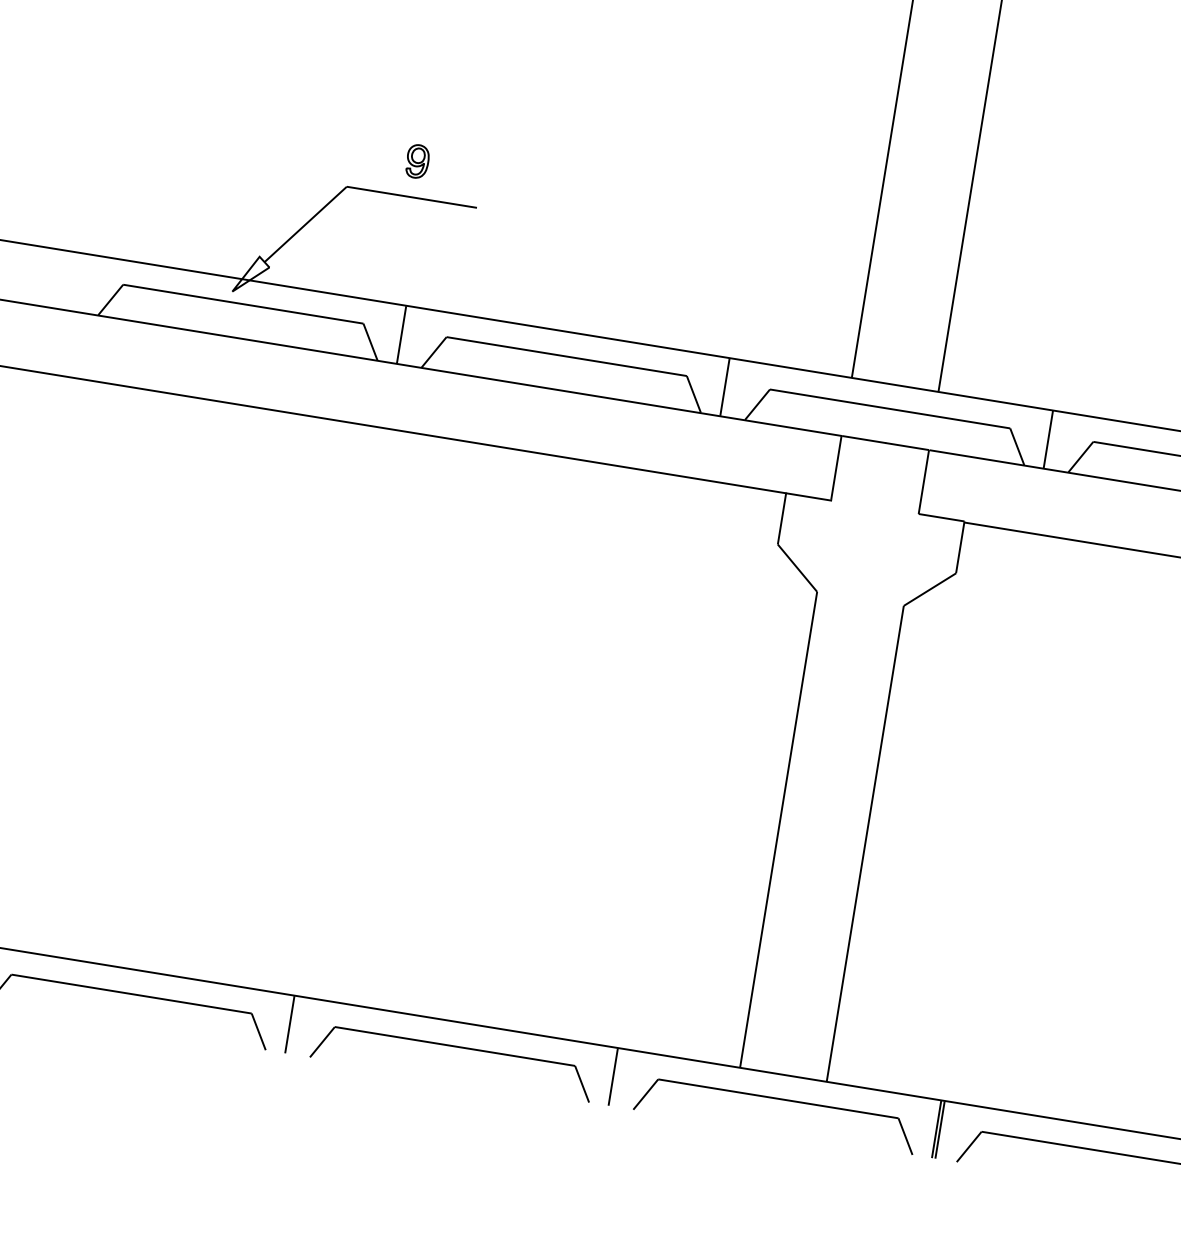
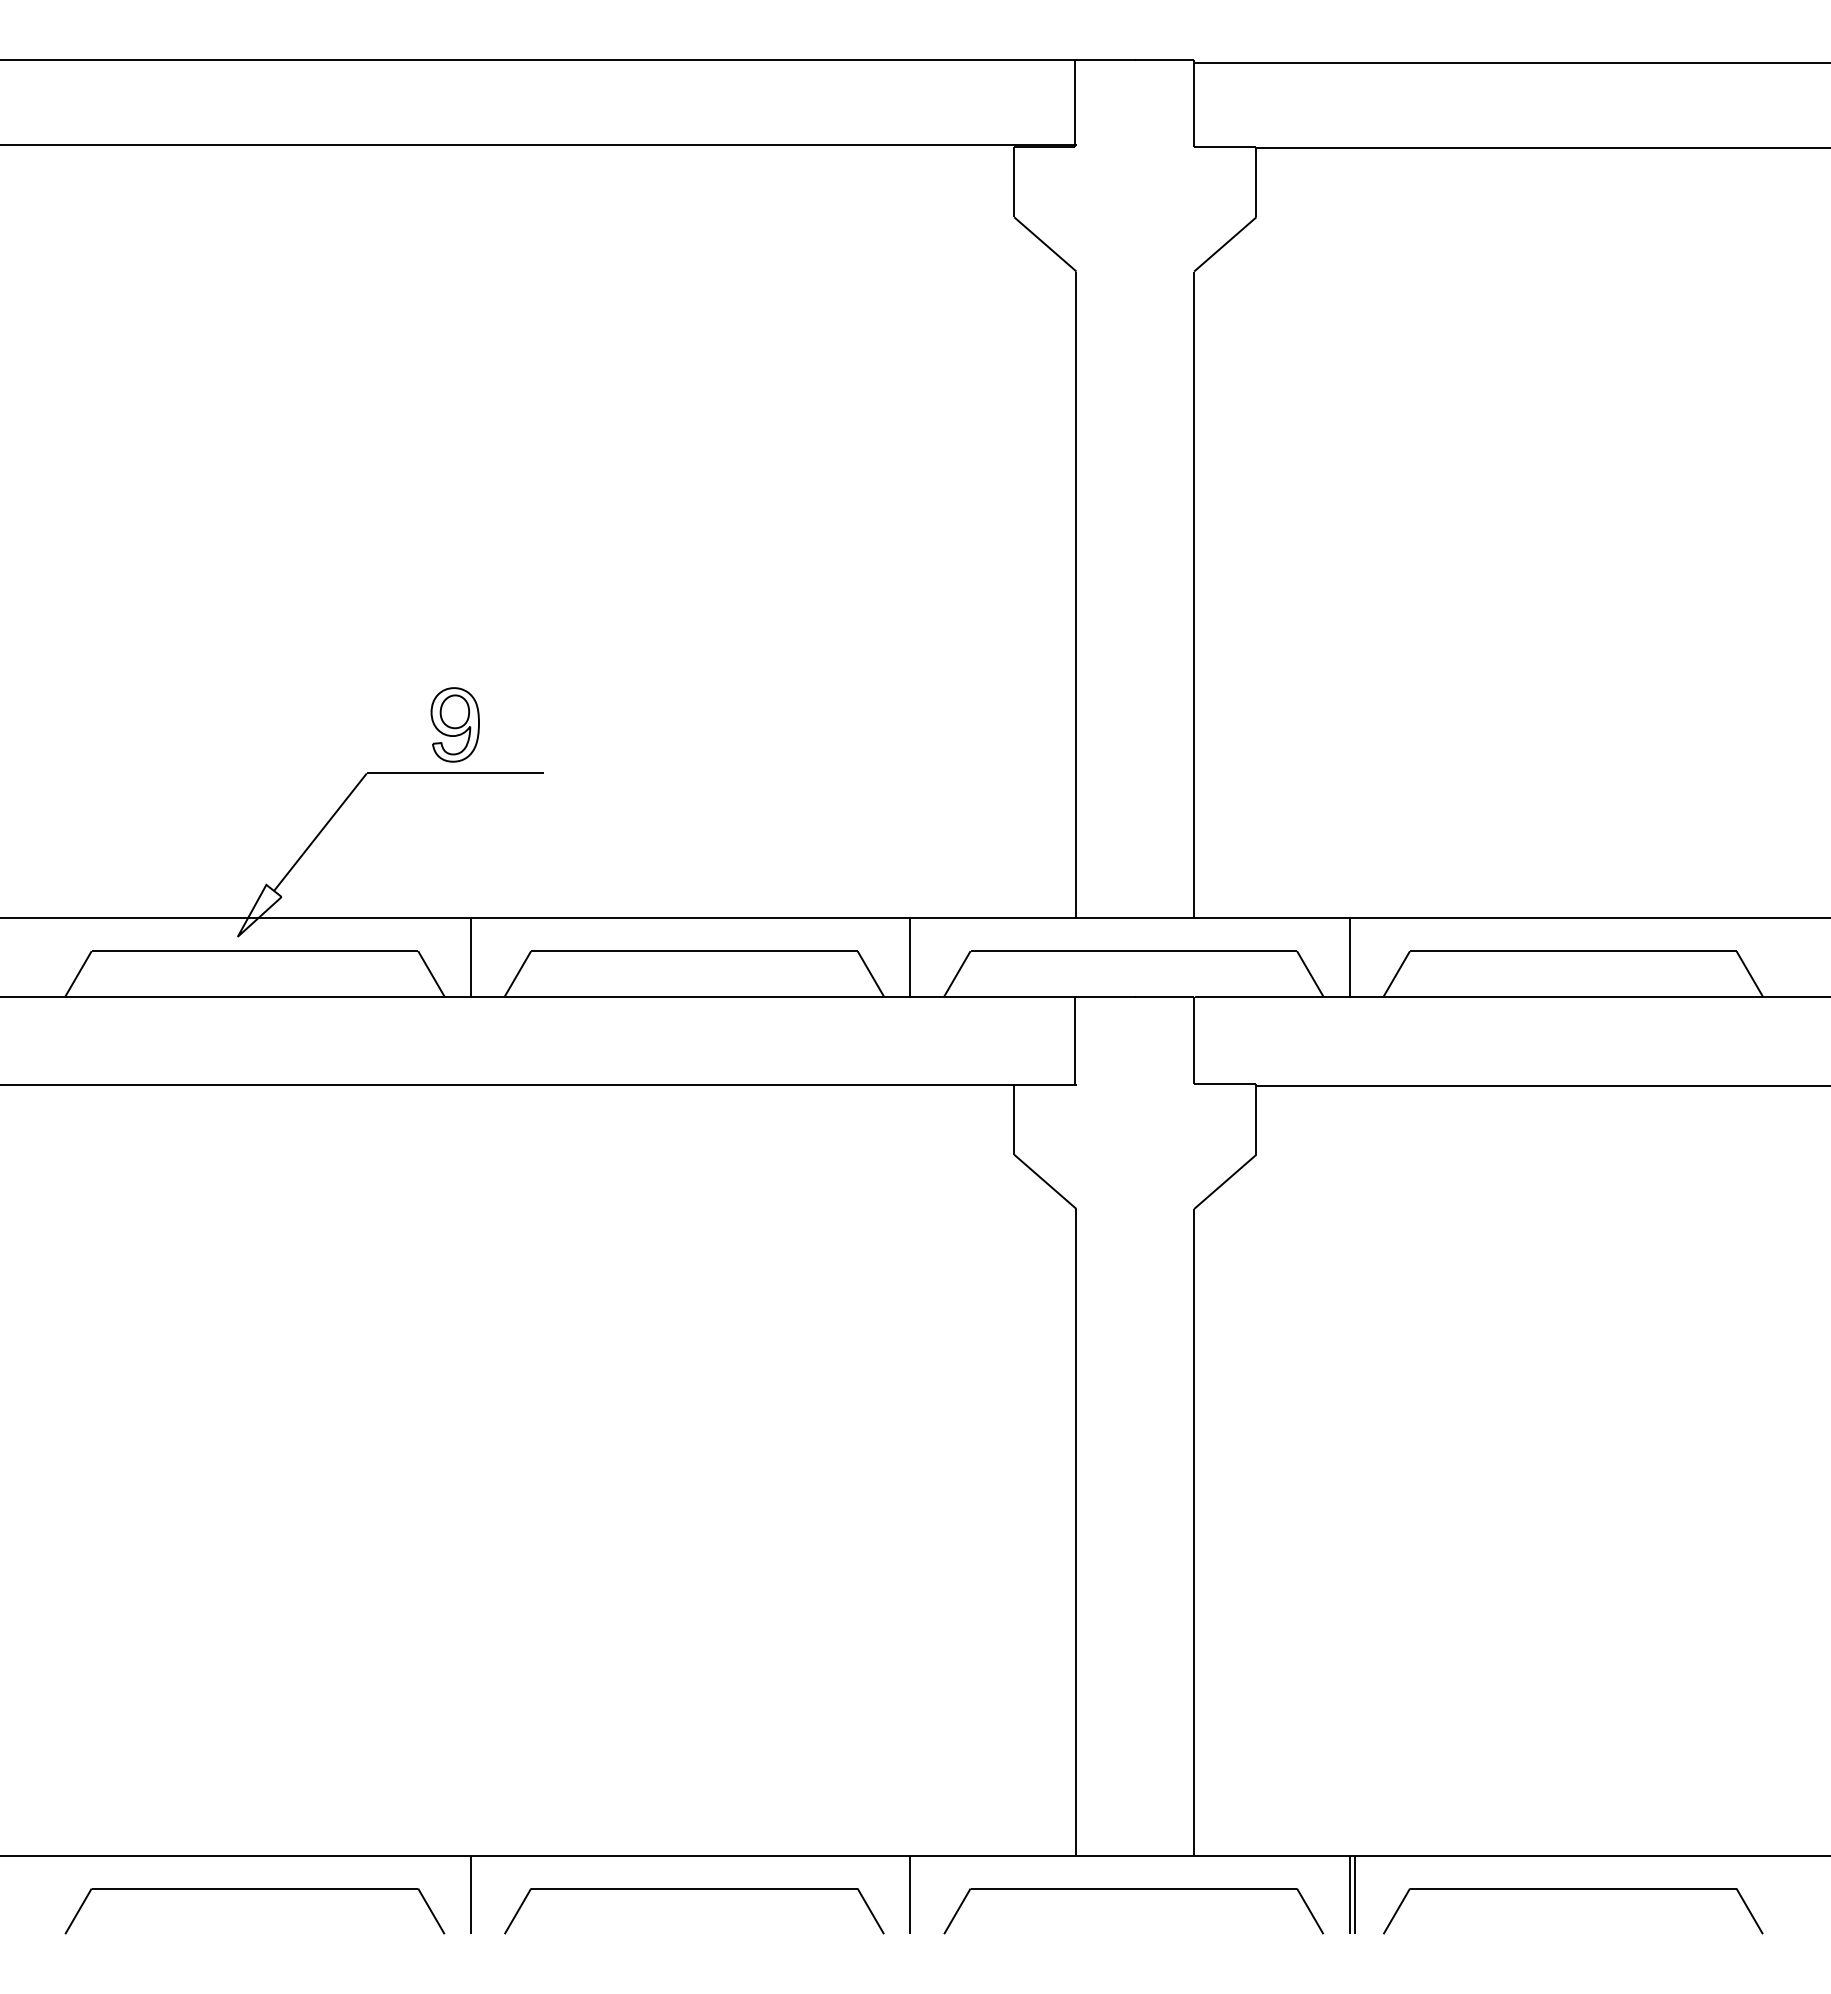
part: (417, 161) -> (454, 724), size x1.67

